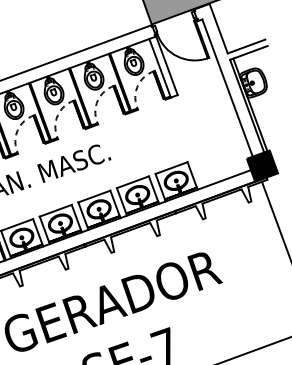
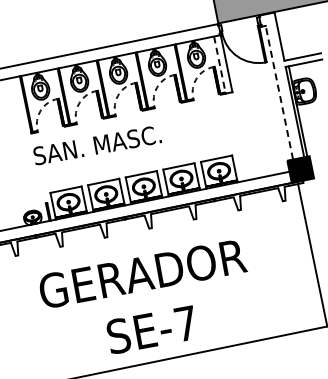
line: (160, 68) -> (220, 65), solid -> dashed
line: (227, 87) -> (279, 92), solid -> dashed

